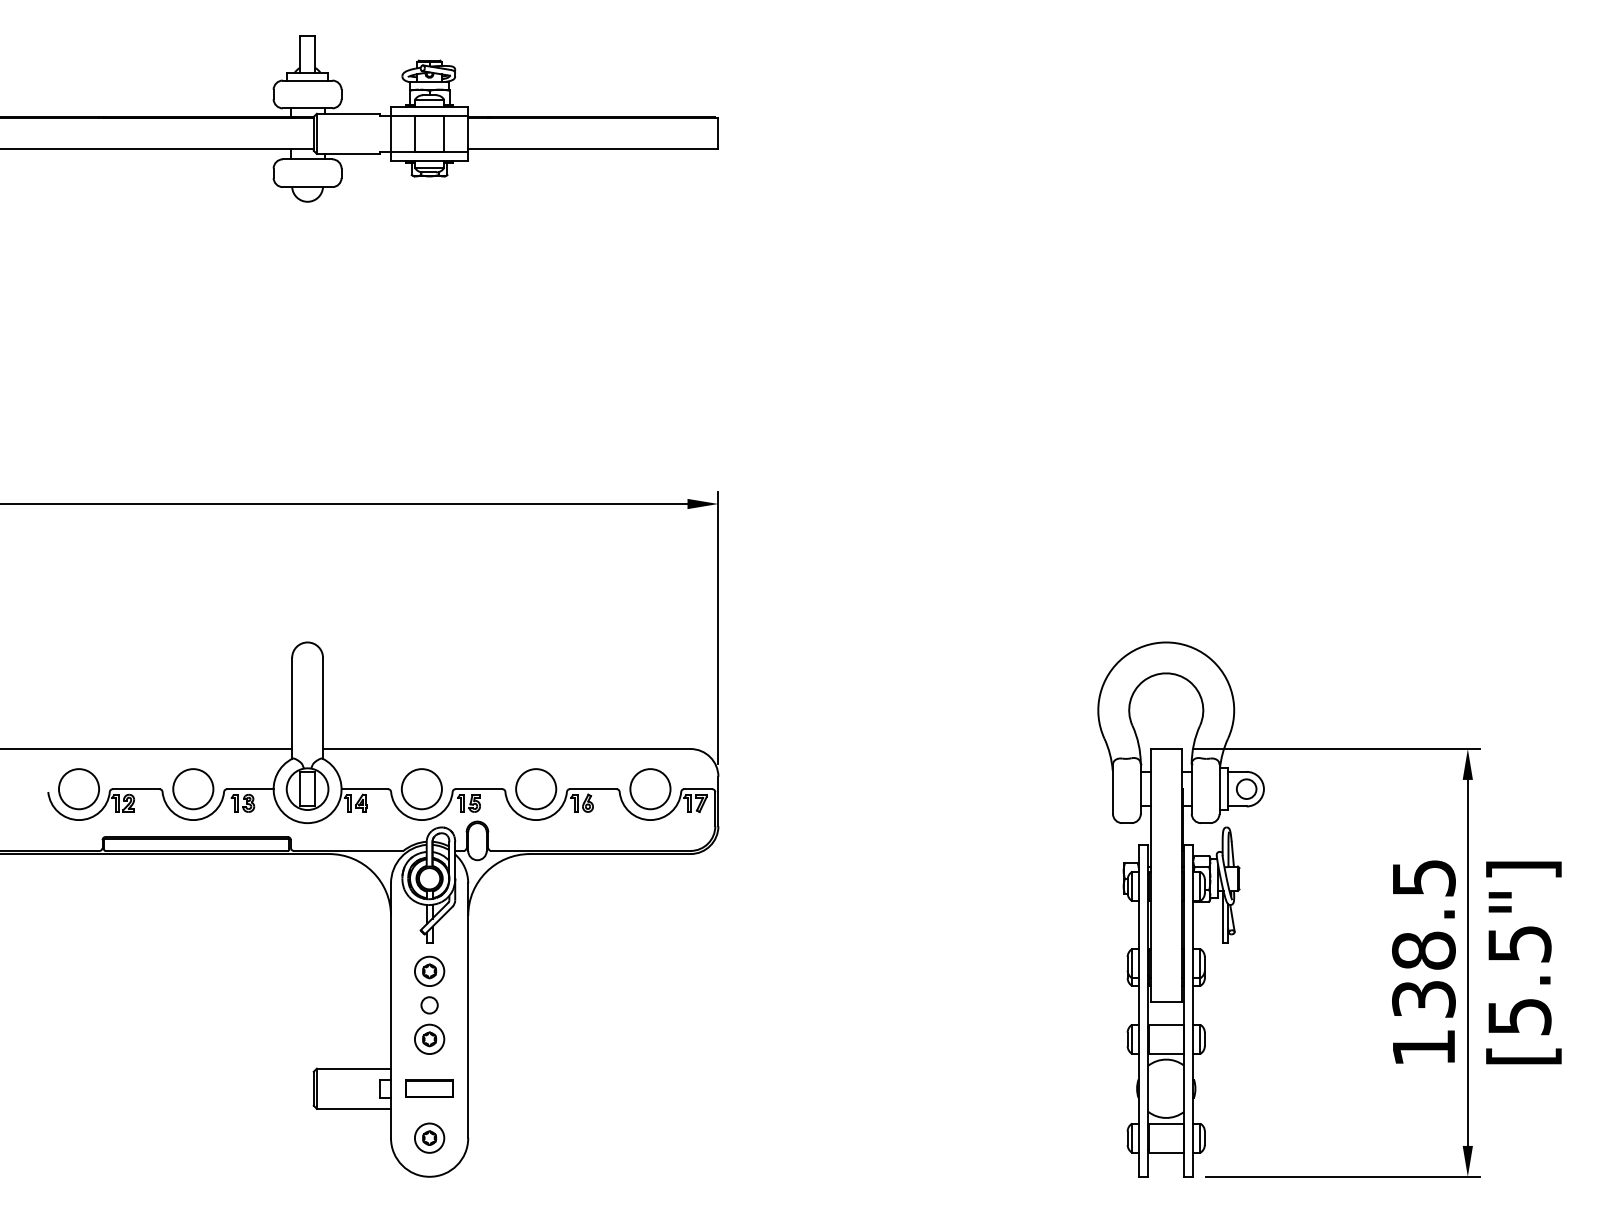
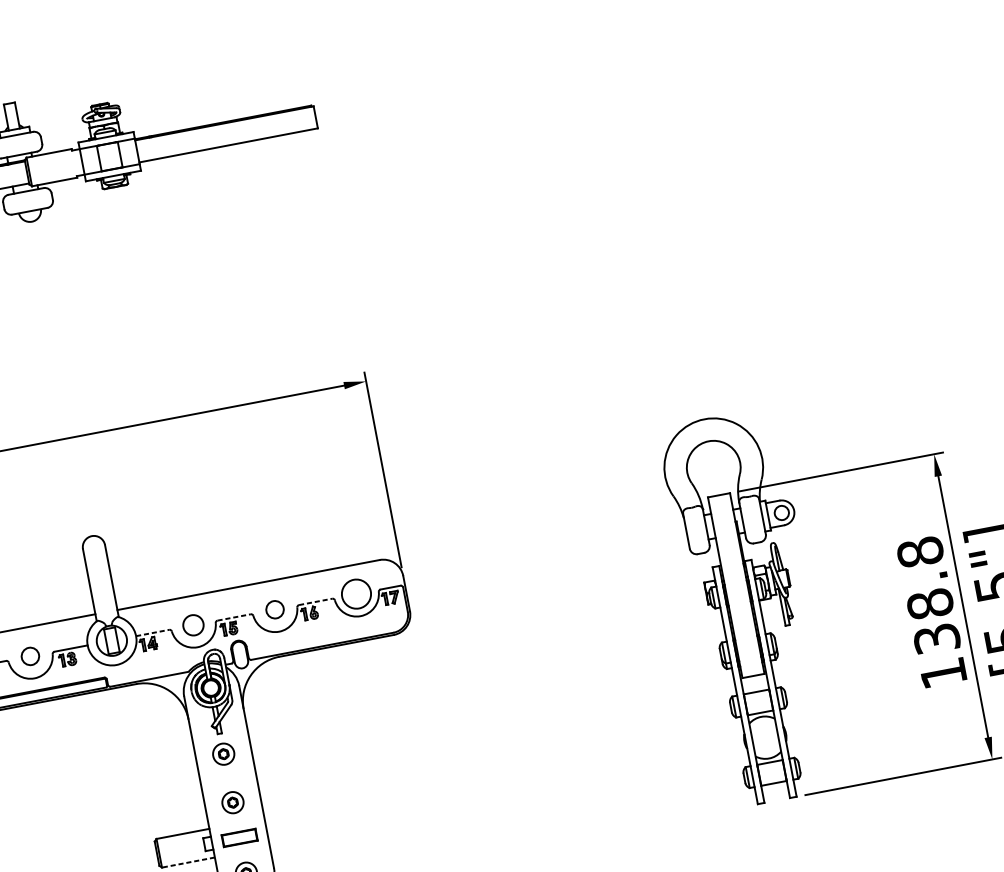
circle: (193, 789) -> (30, 656), size x0.6
line: (365, 789) -> (153, 633), solid -> dashed
circle: (421, 789) -> (193, 625), size x0.7
line: (479, 789) -> (234, 617), solid -> dashed
circle: (536, 789) -> (275, 609), size x0.6
line: (593, 789) -> (315, 602), solid -> dashed
text: (1423, 878) -> (920, 552), 138.5 -> 138.8
circle: (429, 1005) -> (228, 778), removed
line: (353, 1108) -> (188, 862), solid -> dashed

